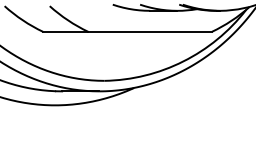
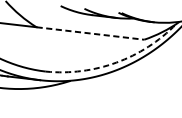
line: (150, 31) -> (90, 33), solid -> dashed
arc: (183, 61) -> (116, 62), solid -> dashed

